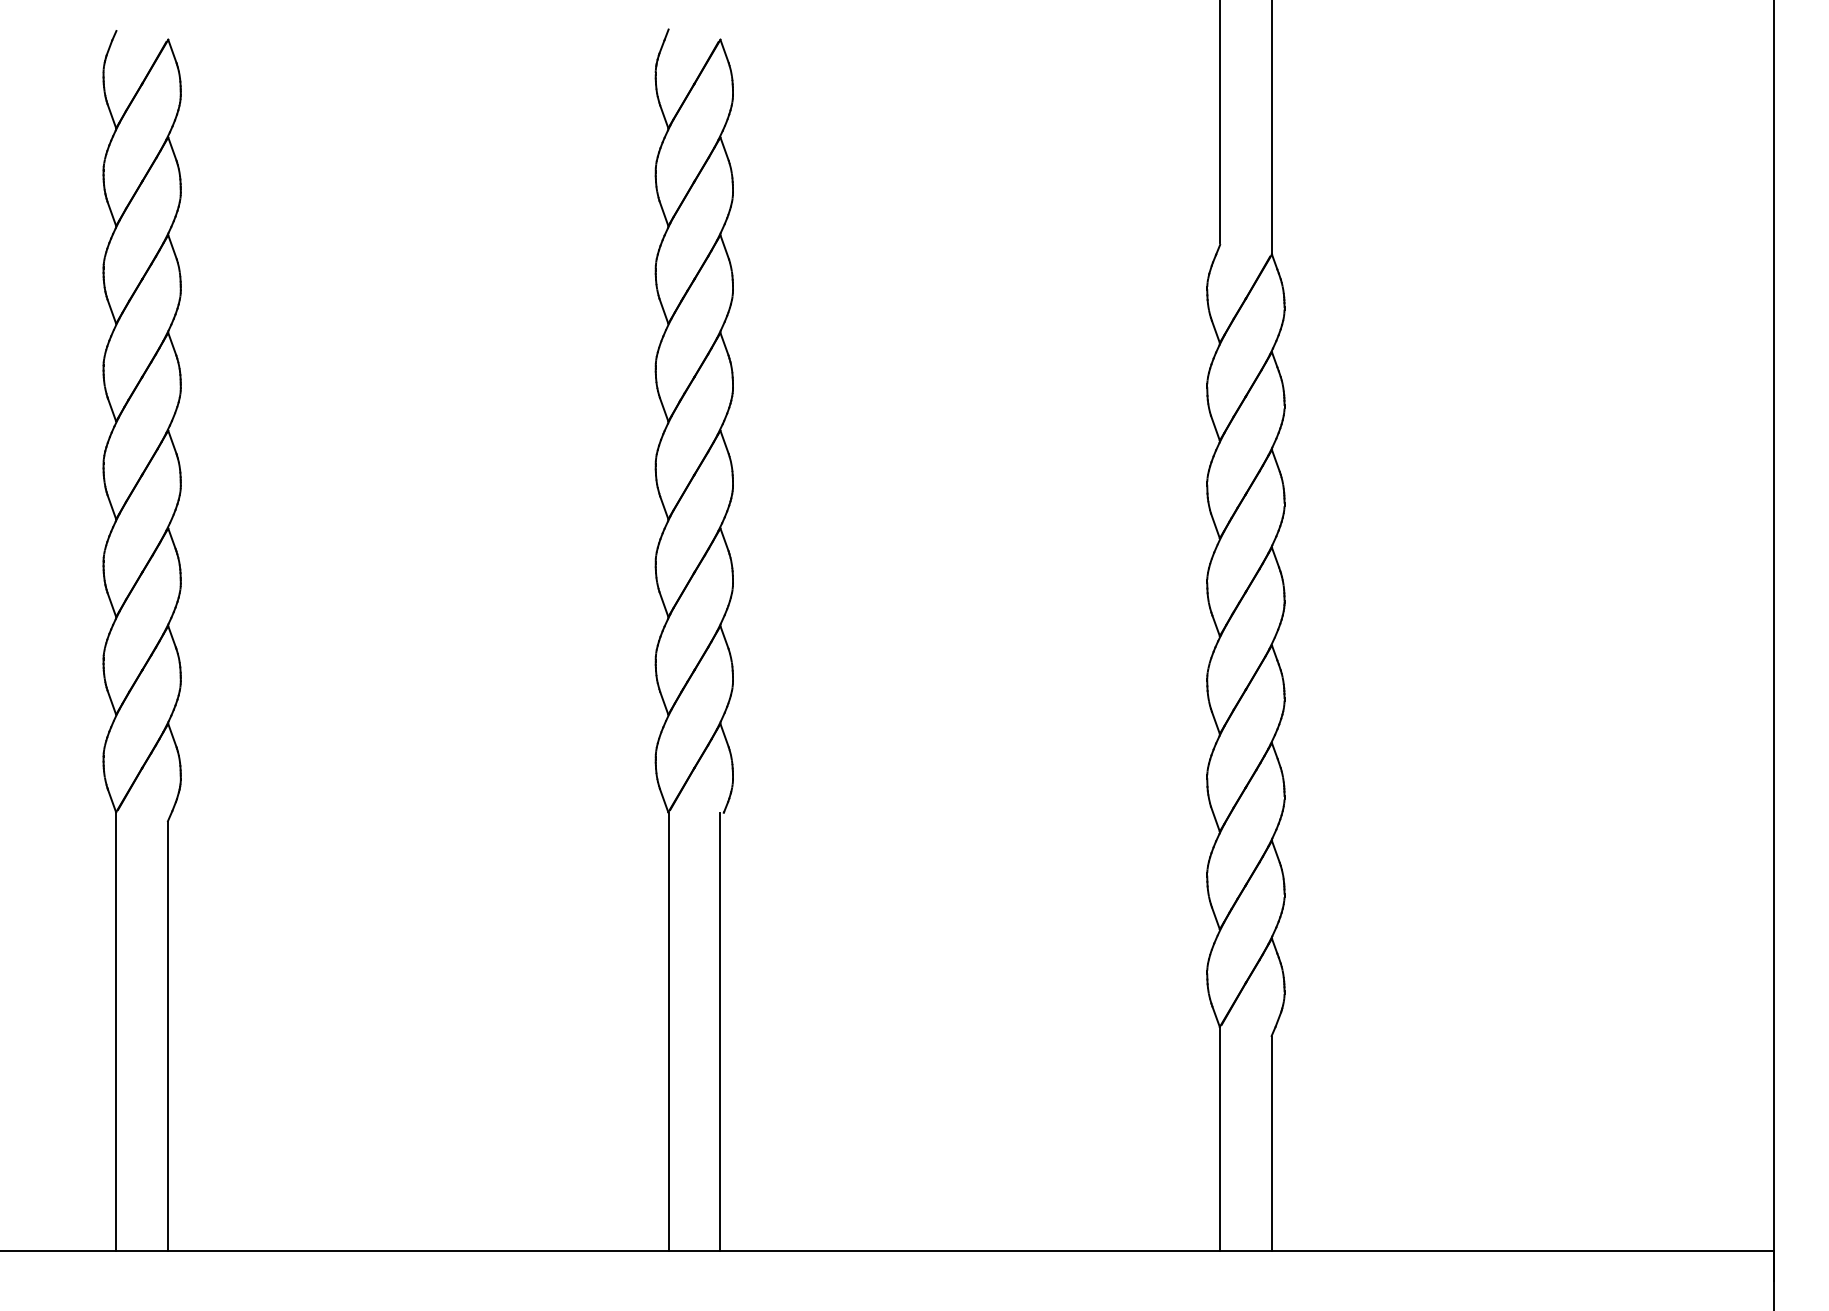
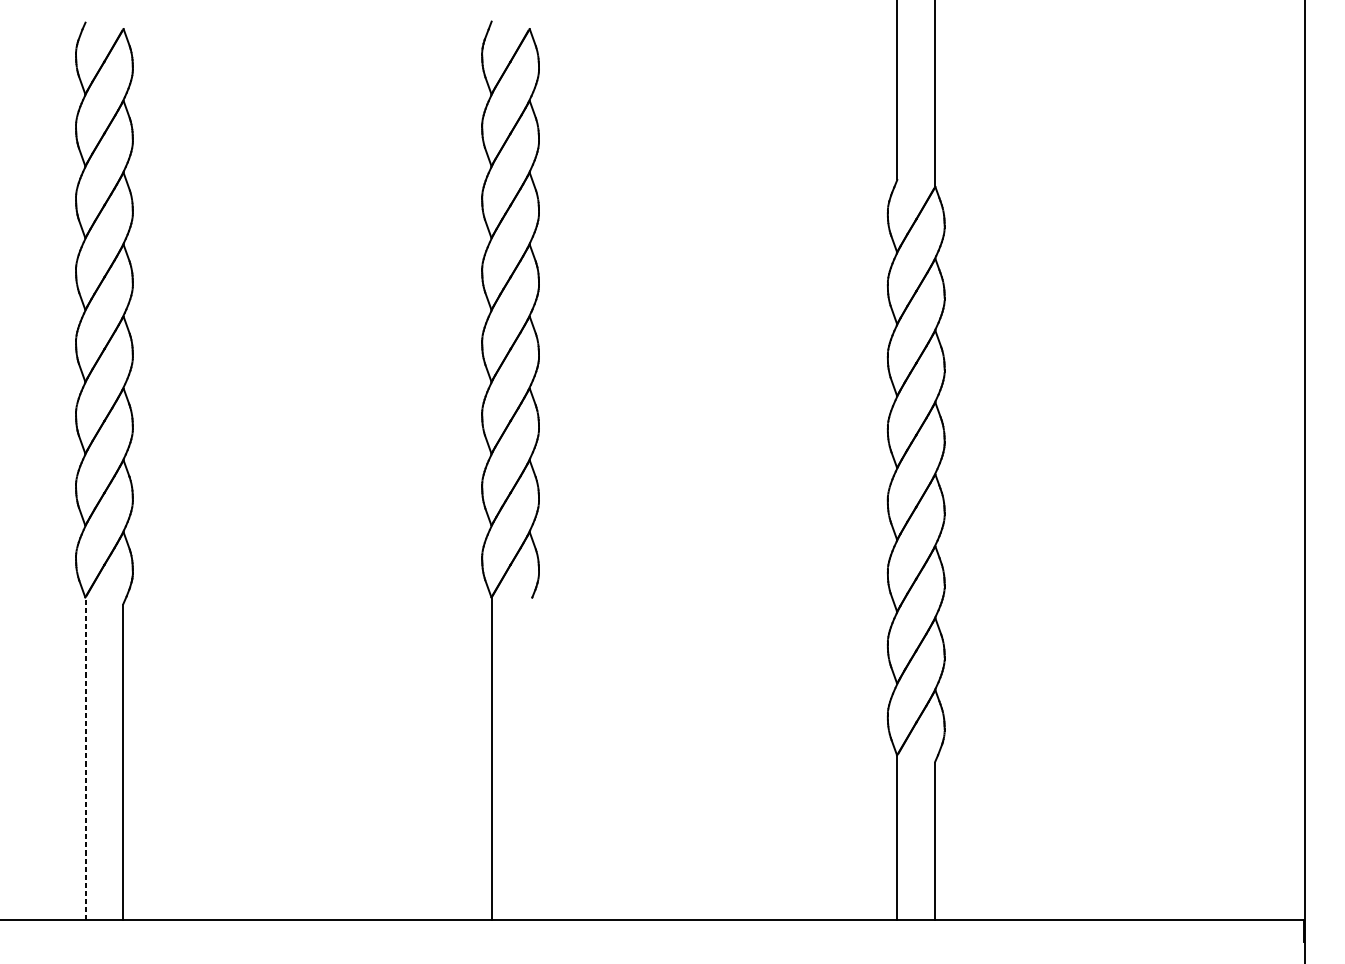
line: (116, 1031) -> (85, 758), solid -> dashed
line: (720, 1031) -> (529, 758), removed

